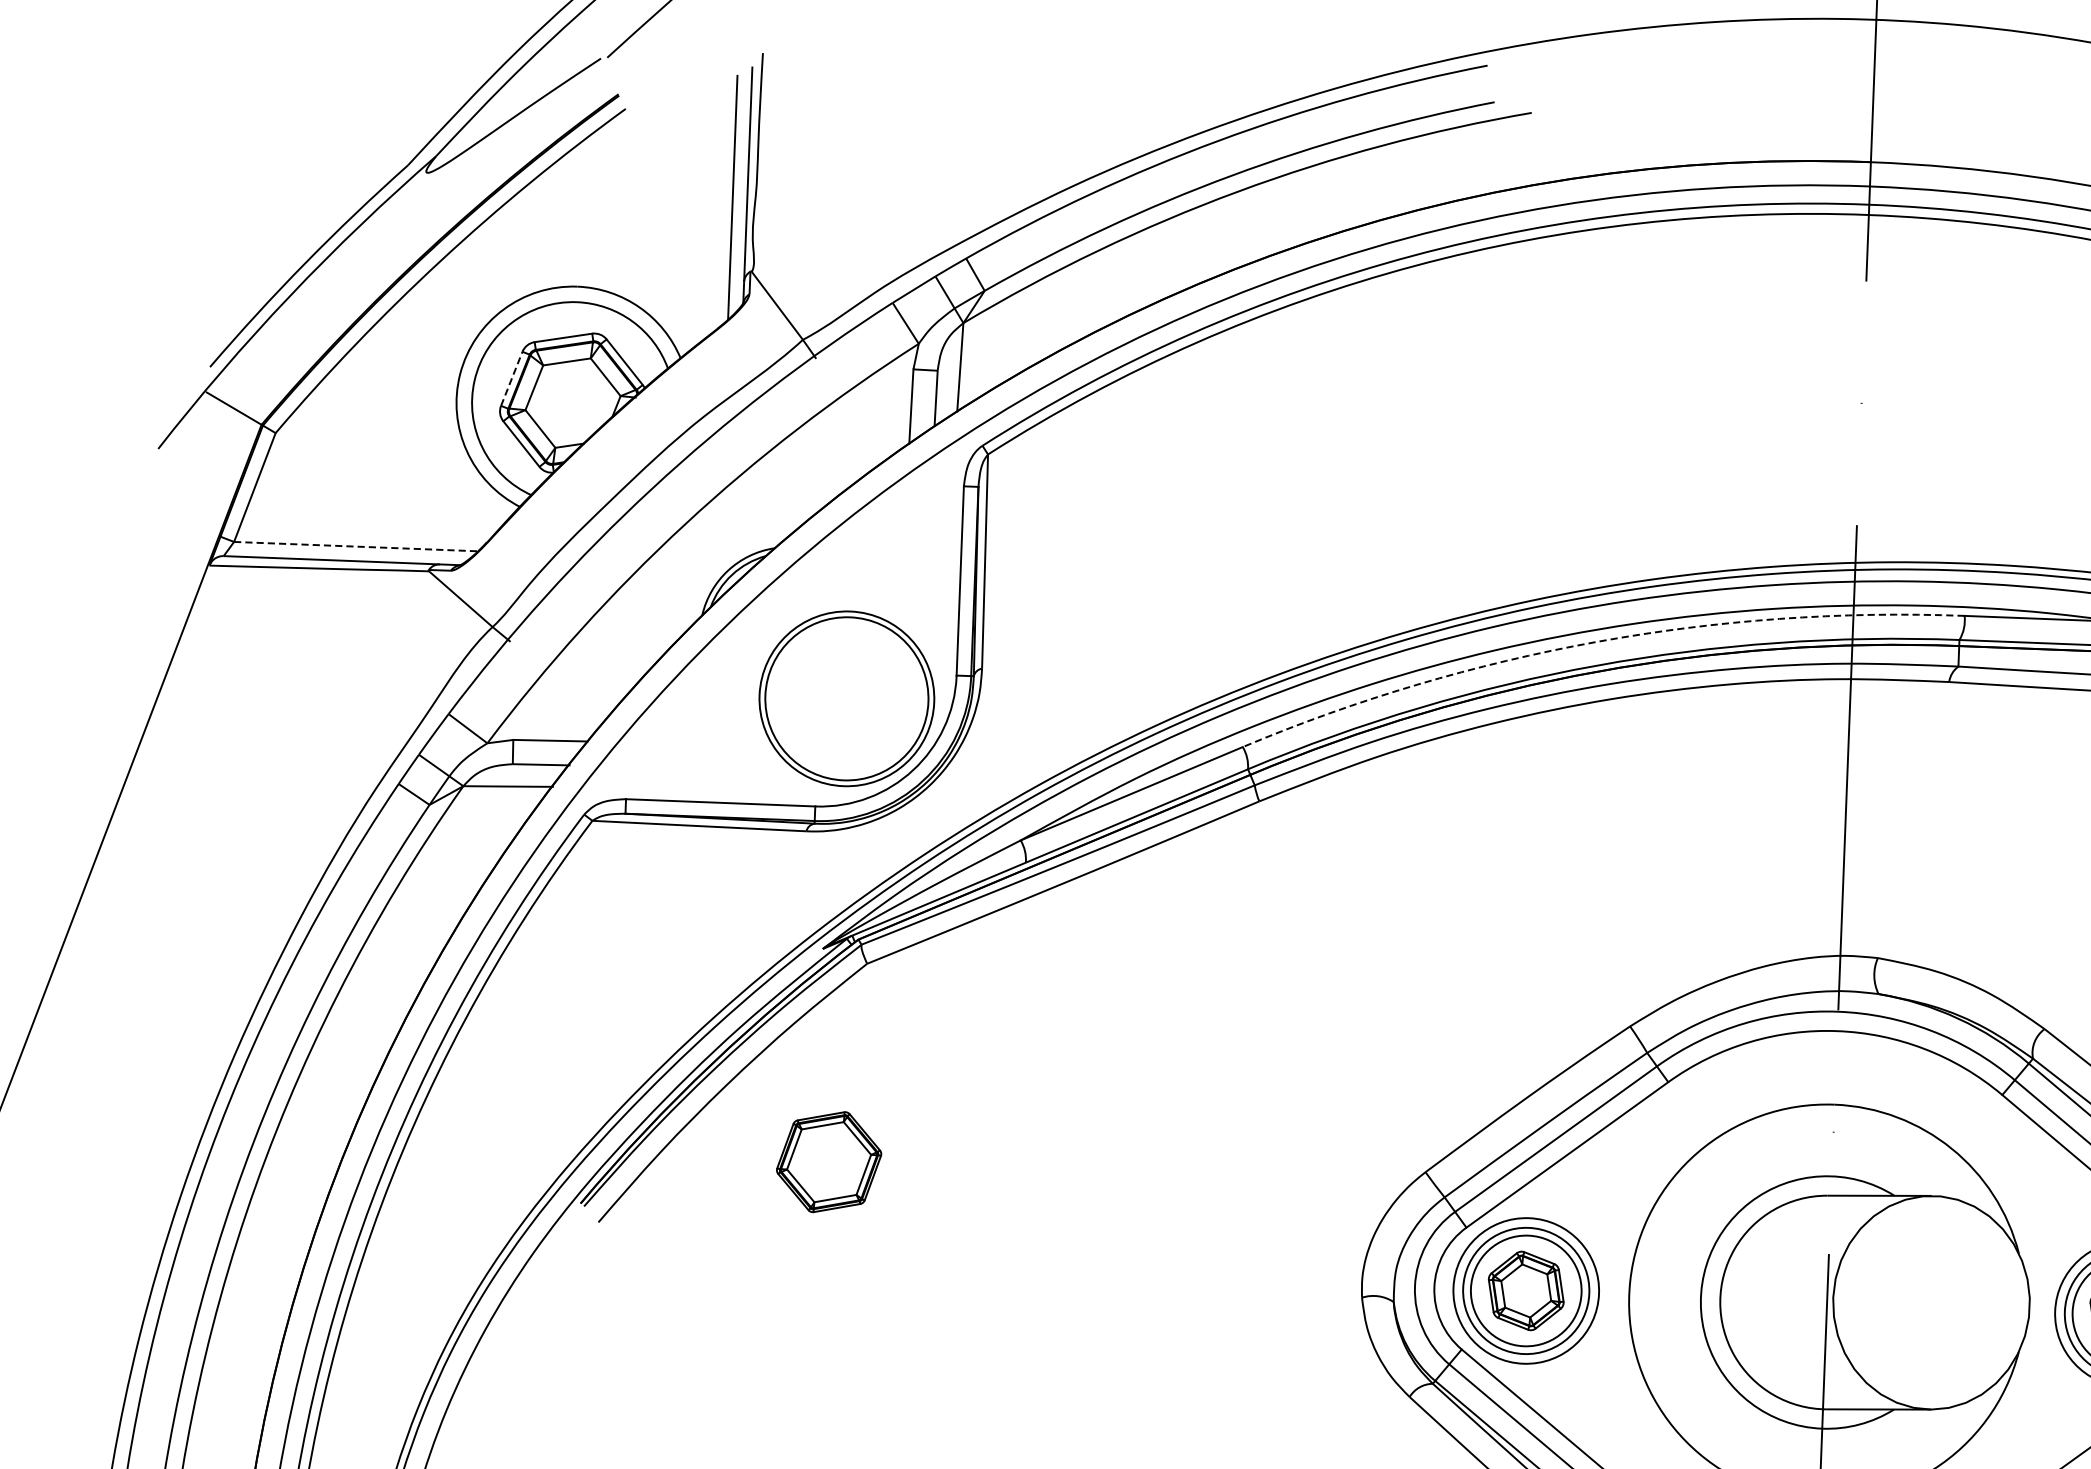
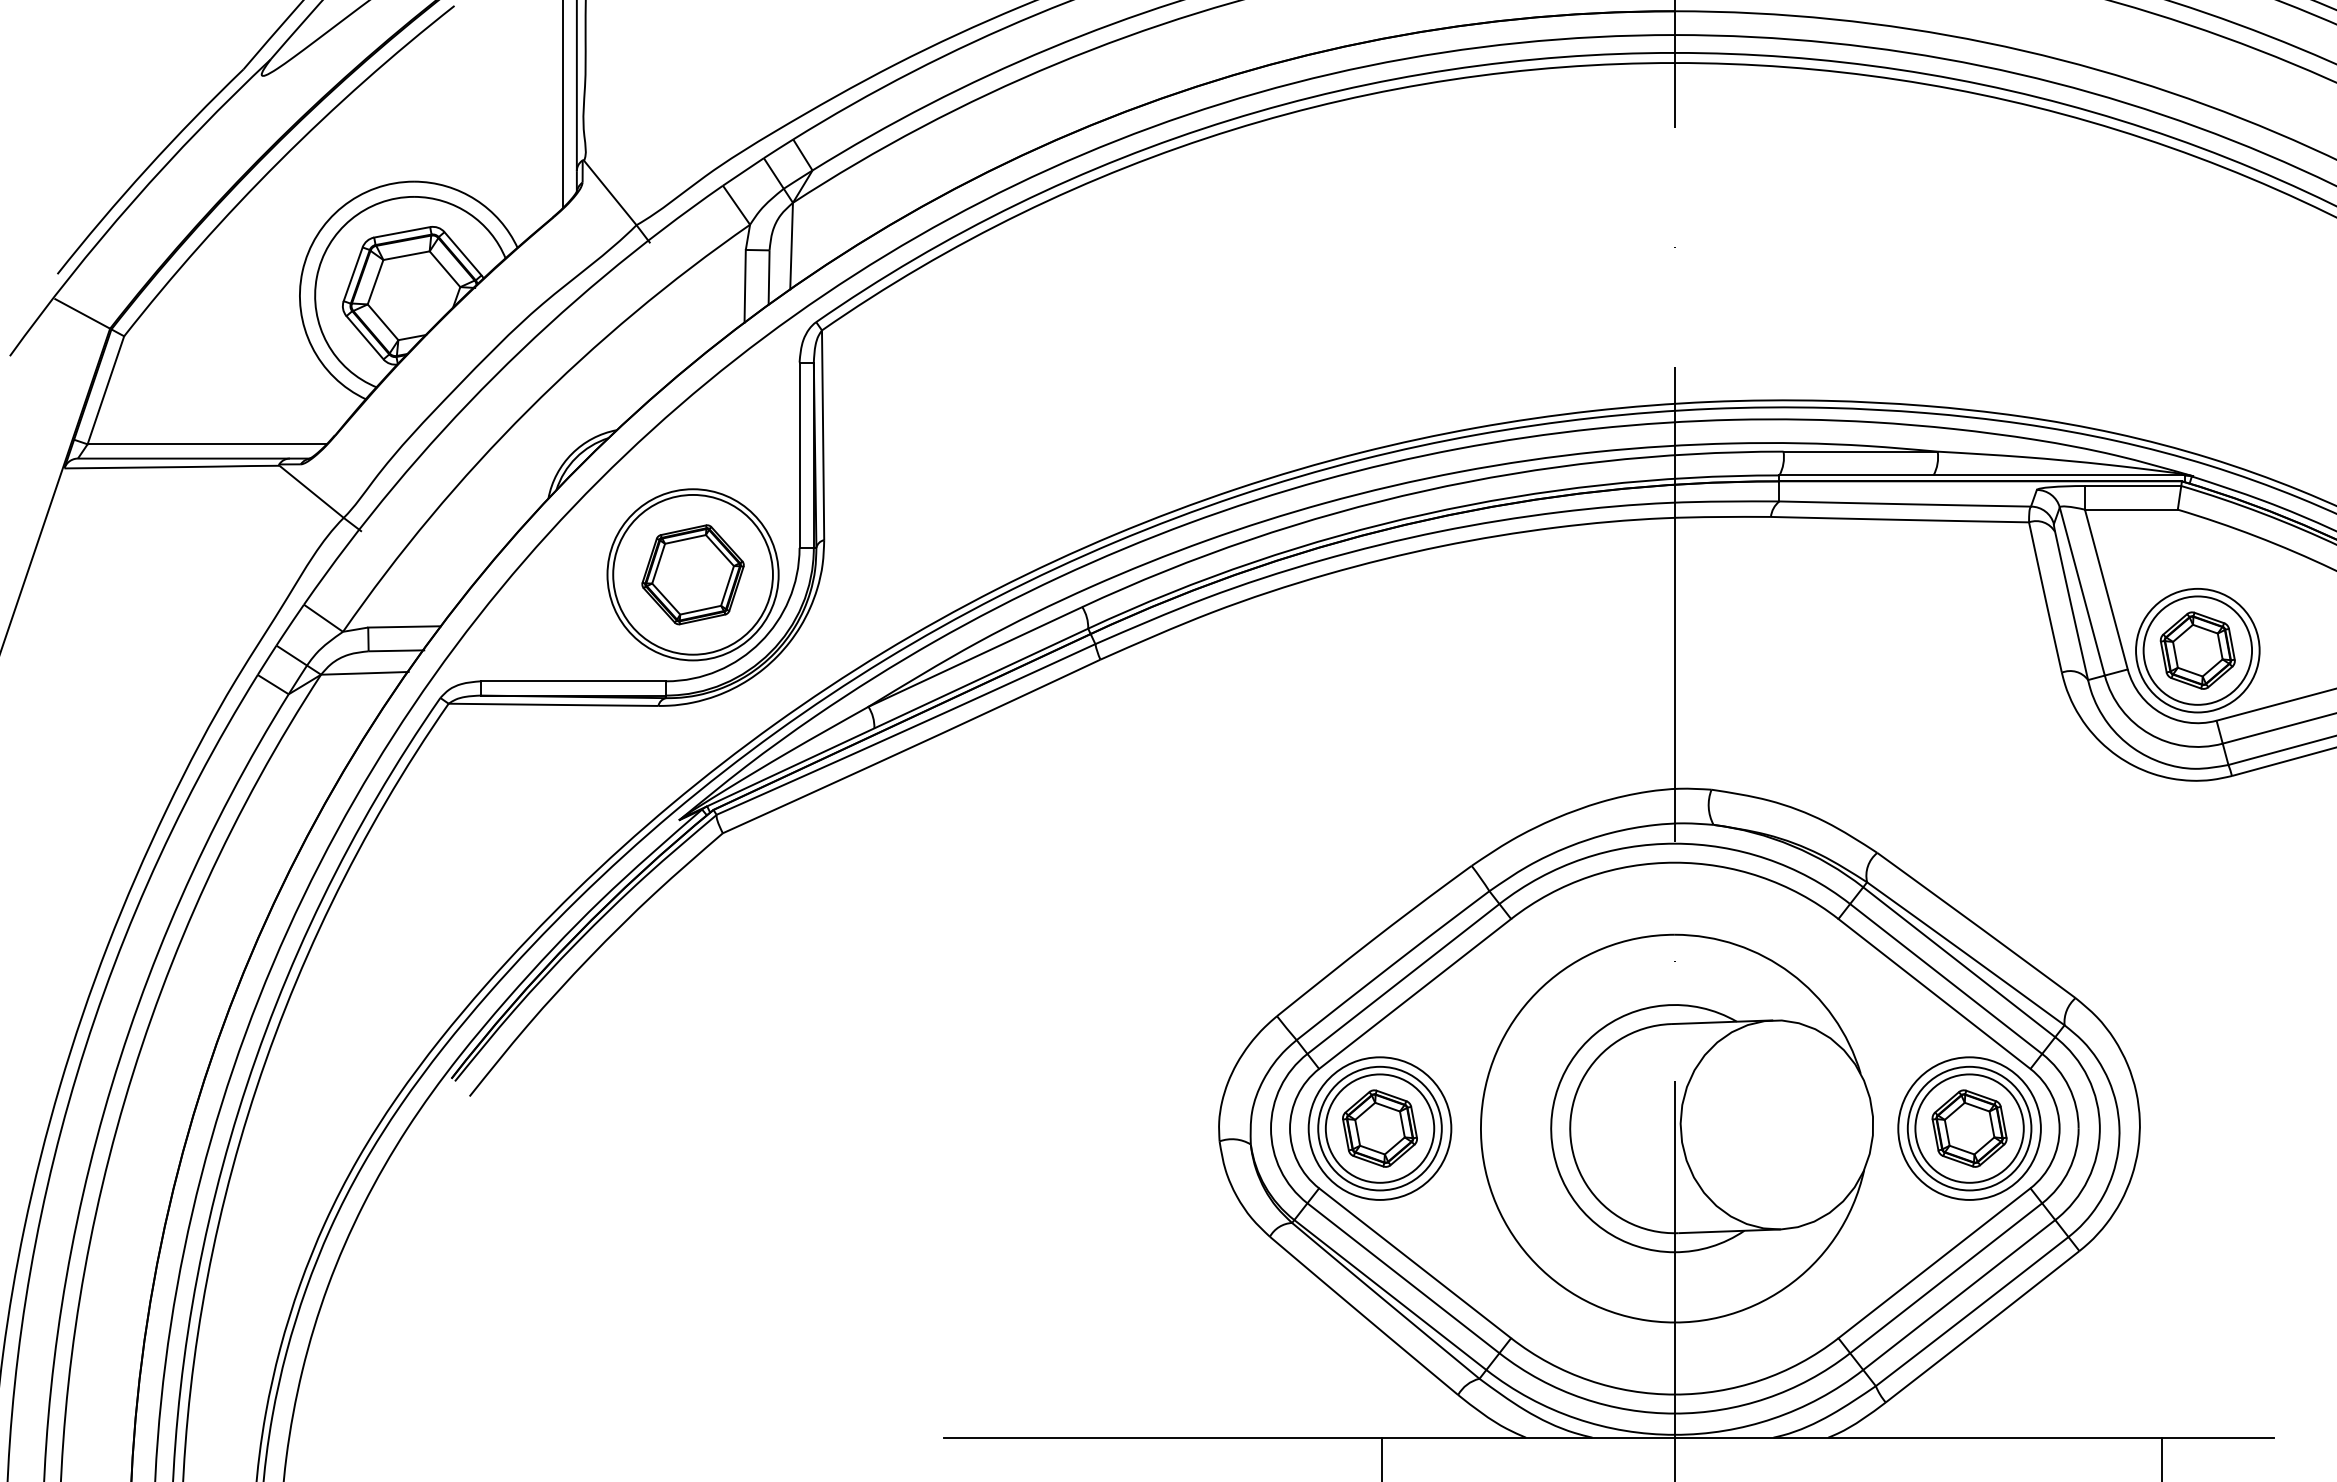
line: (512, 378) -> (353, 273), dashed -> solid
line: (356, 546) -> (207, 444), dashed -> solid
arc: (1596, 641) -> (1424, 490), dashed -> solid
part: (828, 1161) -> (692, 574), moved

